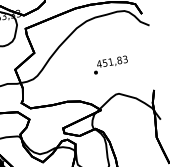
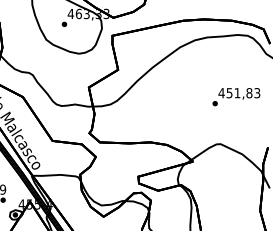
text: (110, 65) -> (236, 97), moved

